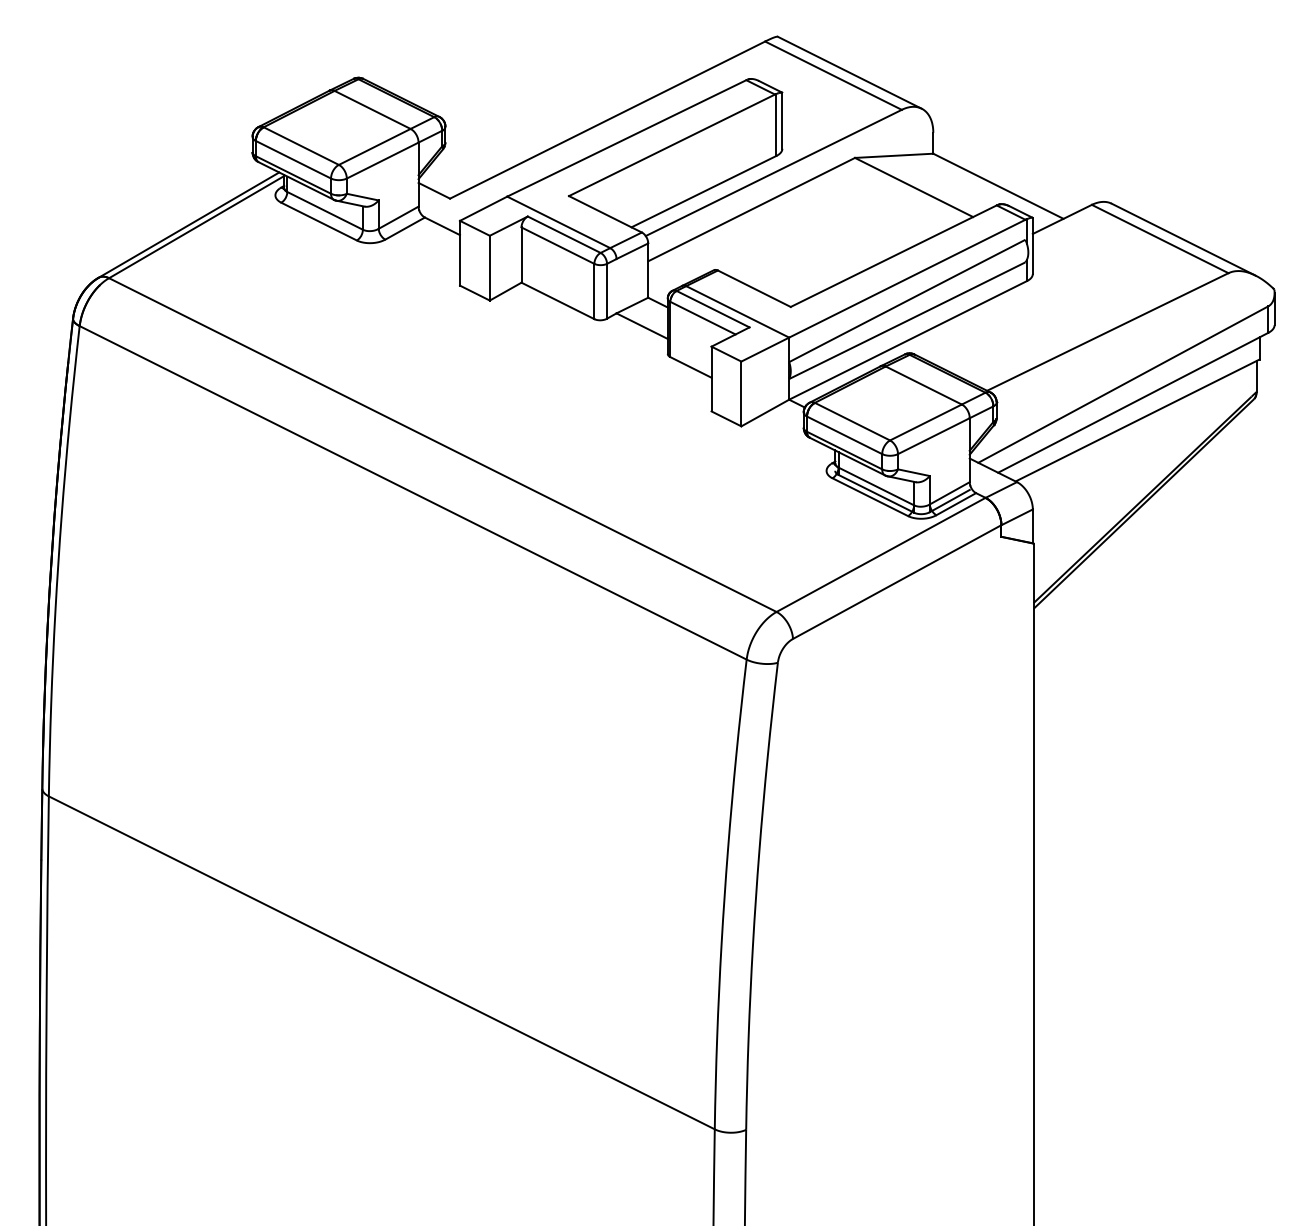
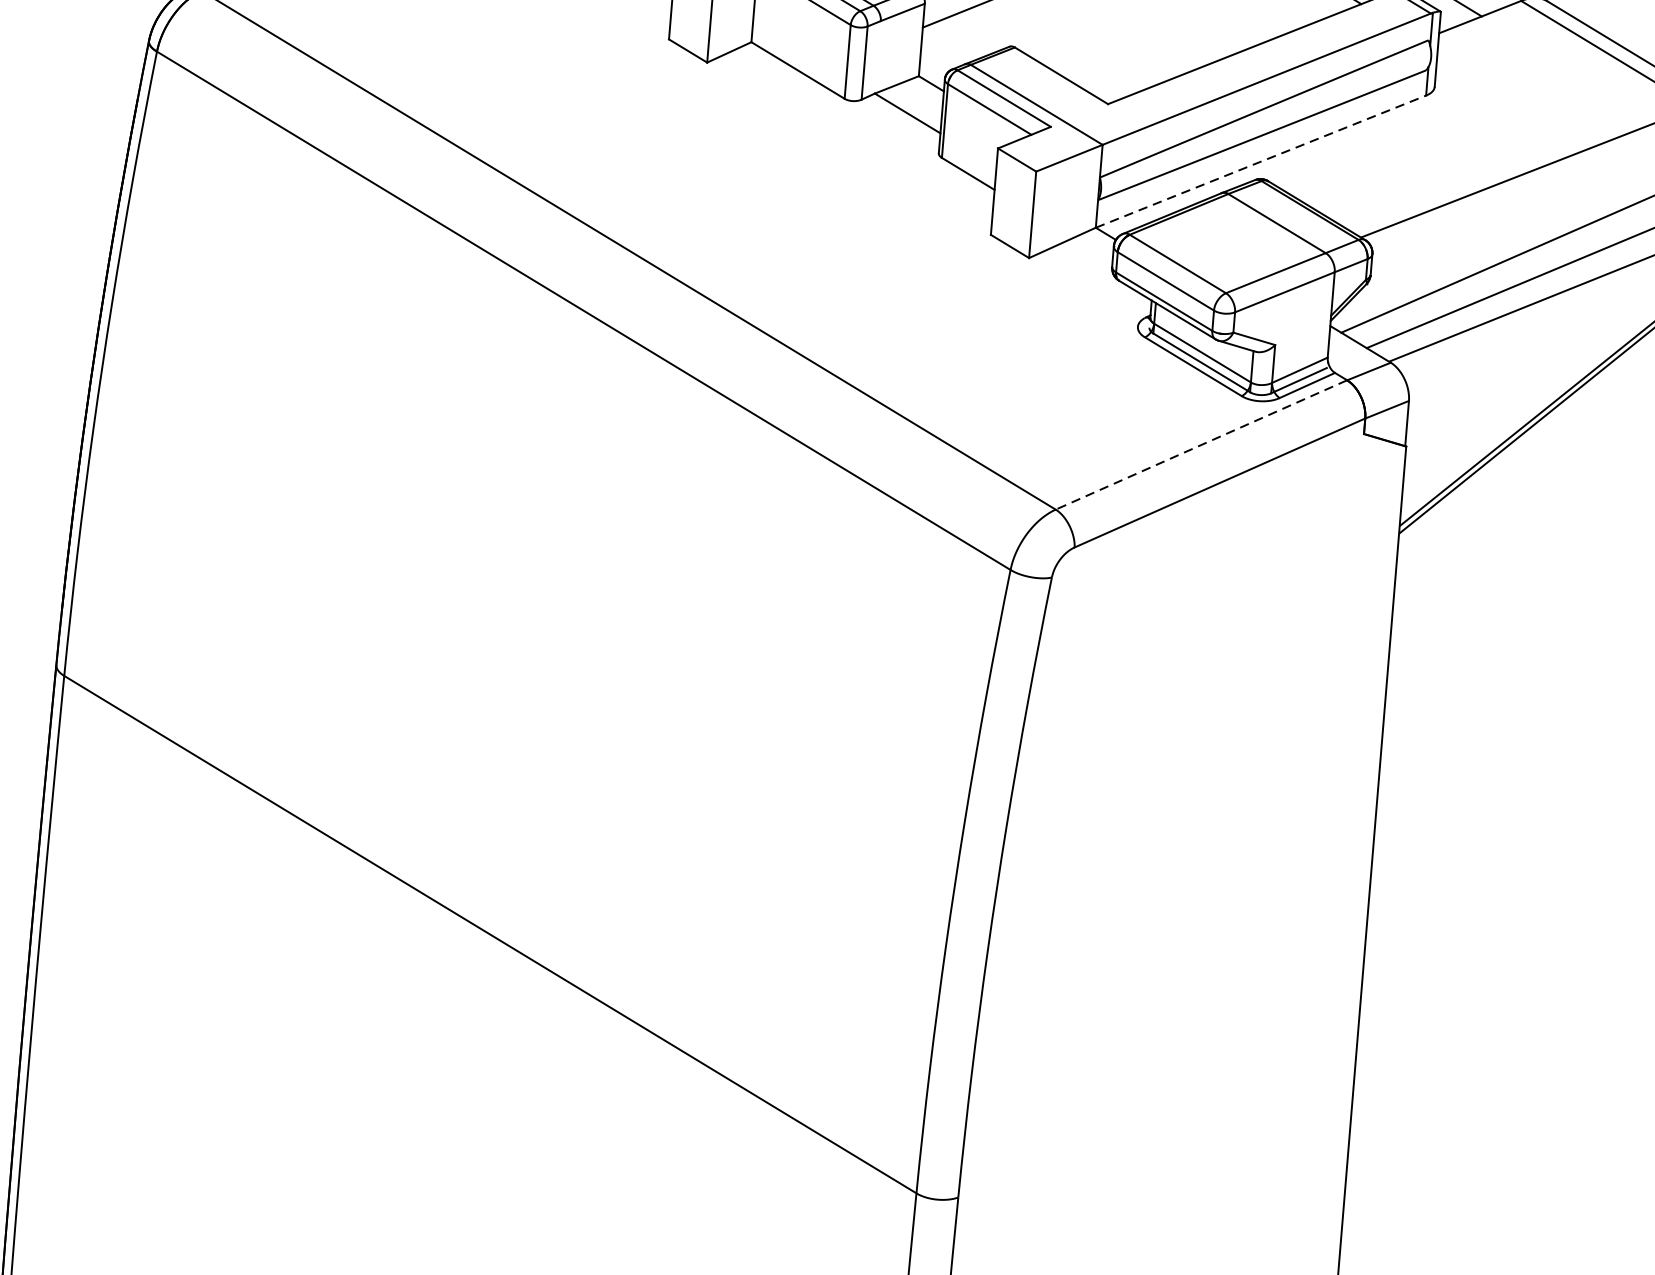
line: (908, 340) -> (1261, 161), solid -> dashed
line: (880, 555) -> (1200, 445), solid -> dashed

